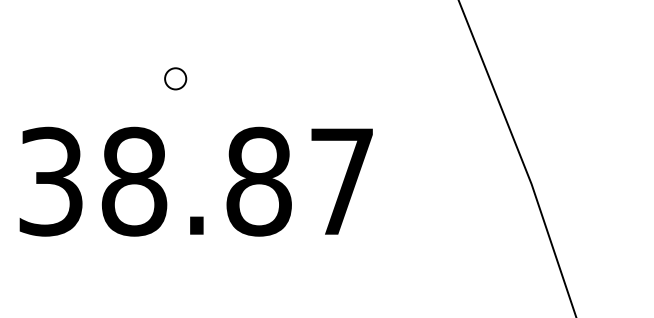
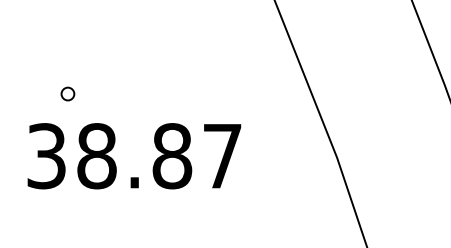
part: (174, 77) -> (67, 93), moved

